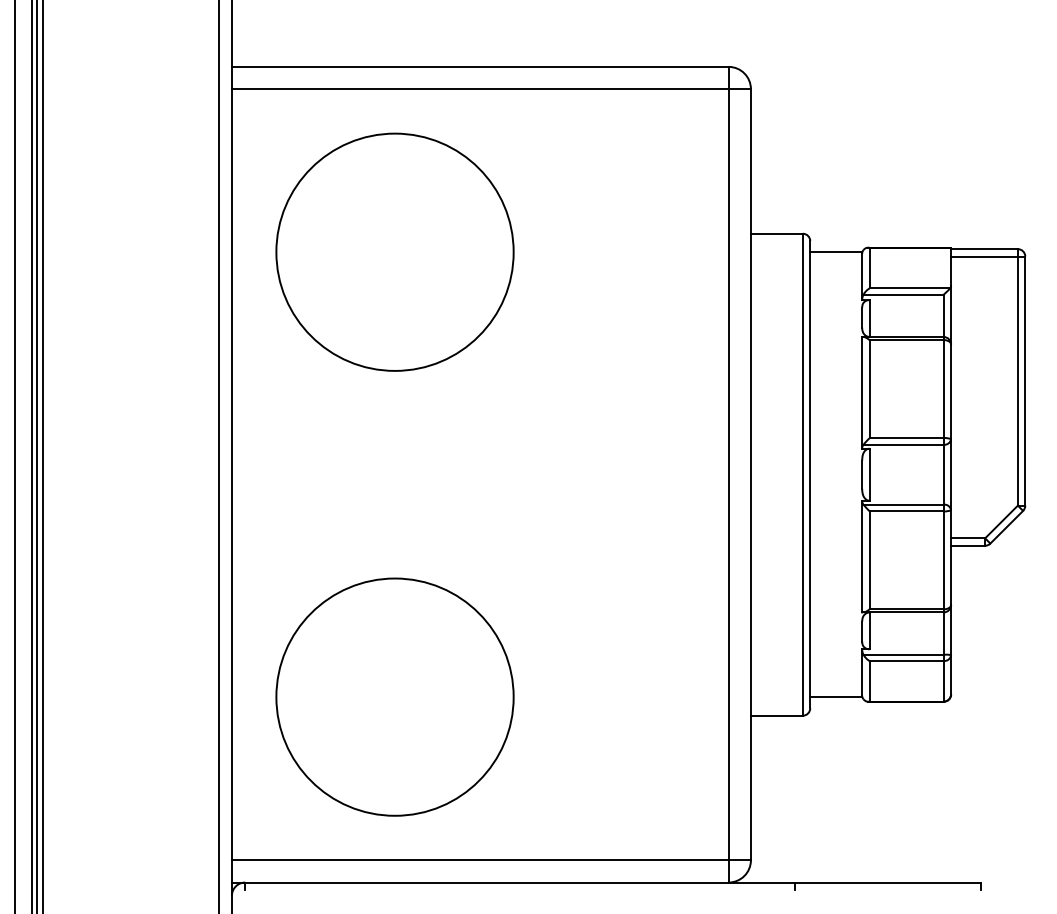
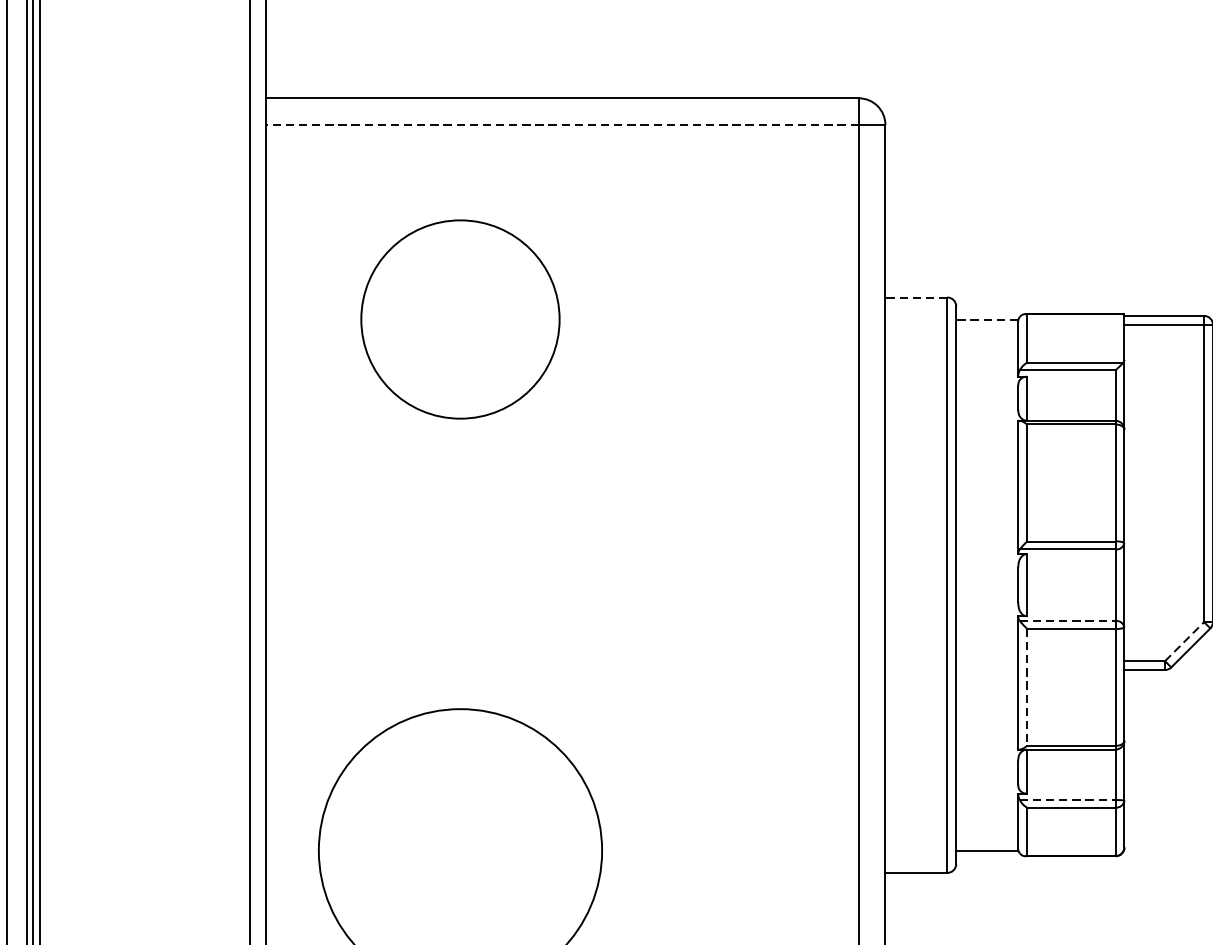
line: (479, 89) -> (561, 125), solid -> dashed
line: (776, 233) -> (915, 297), solid -> dashed
circle: (394, 251) -> (459, 318), size x0.7
line: (836, 252) -> (987, 319), solid -> dashed
line: (904, 504) -> (1068, 620), solid -> dashed
line: (1001, 521) -> (1184, 641), solid -> dashed
line: (869, 560) -> (1026, 687), solid -> dashed
line: (904, 654) -> (1068, 799), solid -> dashed

